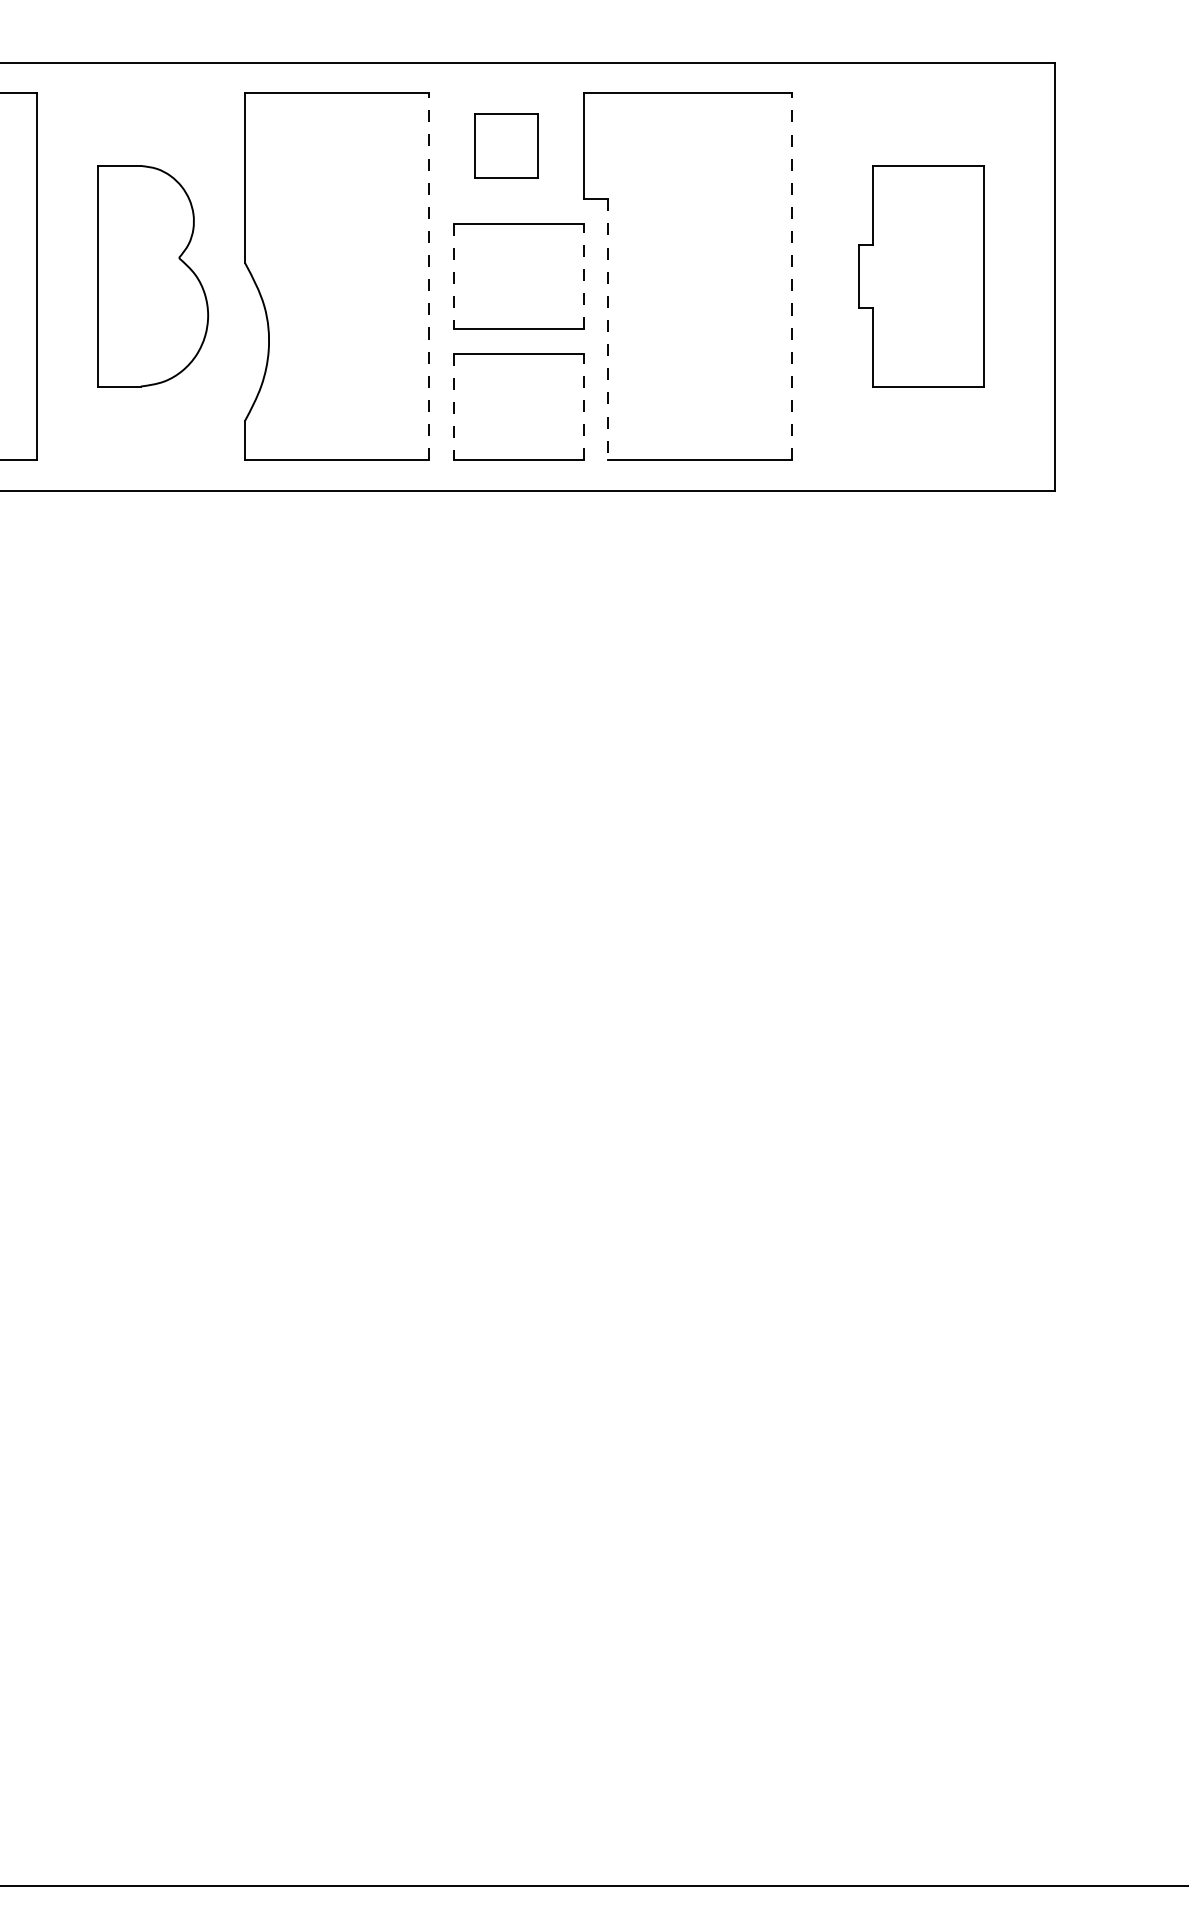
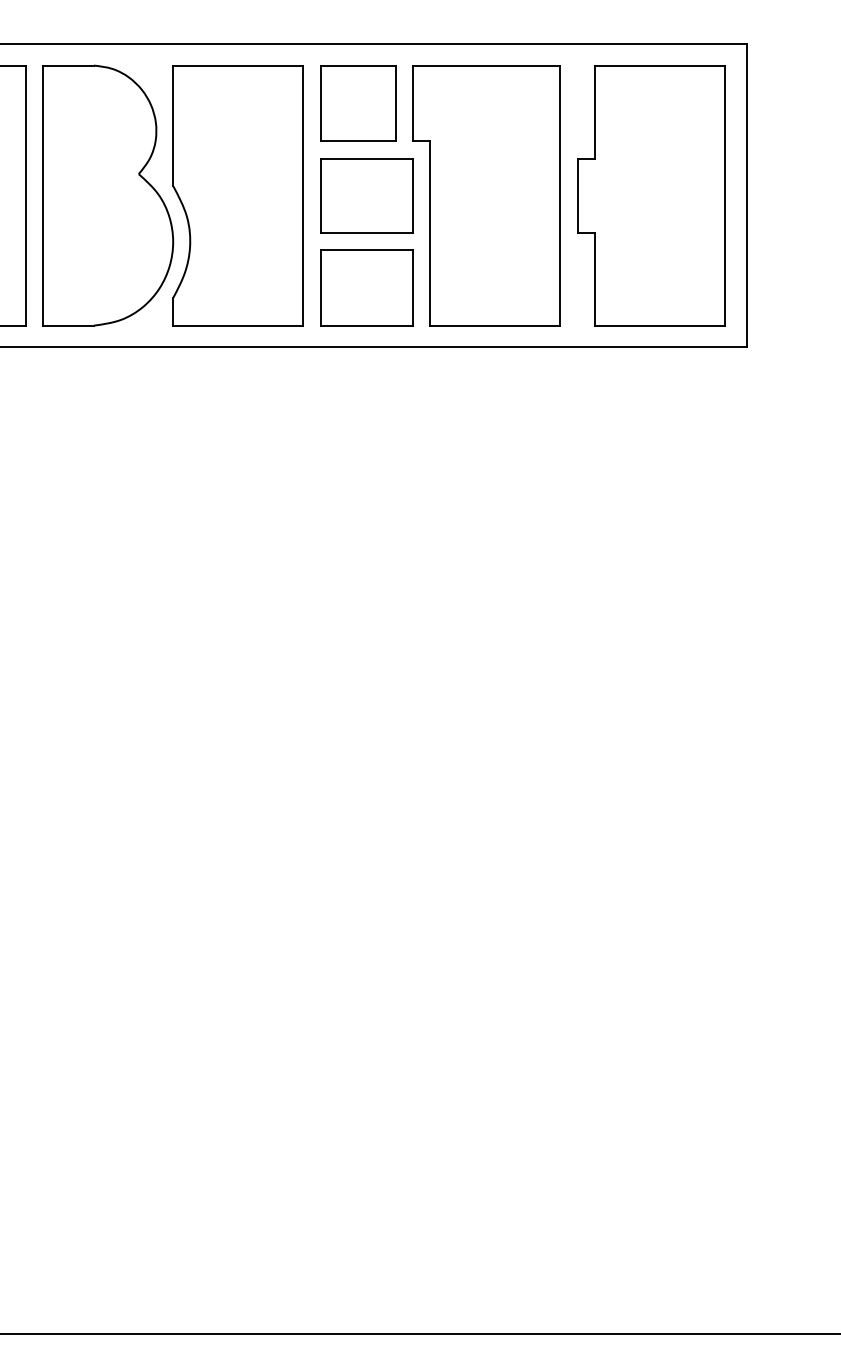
part: (506, 145) -> (358, 103), size x1.67
part: (152, 275) -> (107, 194), size x1.67
line: (428, 276) -> (303, 195), dashed -> solid
line: (453, 276) -> (320, 195), dashed -> solid
line: (583, 276) -> (412, 195), dashed -> solid
line: (792, 276) -> (560, 195), dashed -> solid
part: (920, 276) -> (651, 195), size x1.67
line: (608, 329) -> (430, 233), dashed -> solid
line: (583, 406) -> (412, 287), dashed -> solid
line: (453, 407) -> (320, 288), dashed -> solid

